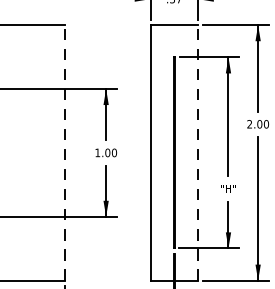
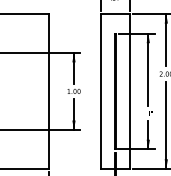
line: (65, 152) -> (49, 91), dashed -> solid
line: (197, 152) -> (129, 91), dashed -> solid

